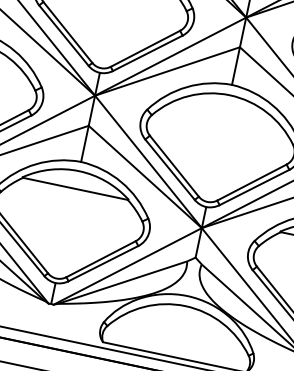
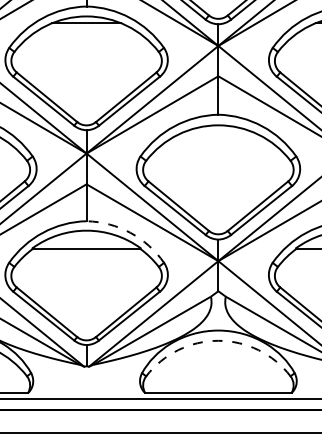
arc: (121, 182) -> (130, 232), solid -> dashed
arc: (185, 305) -> (218, 340), solid -> dashed

